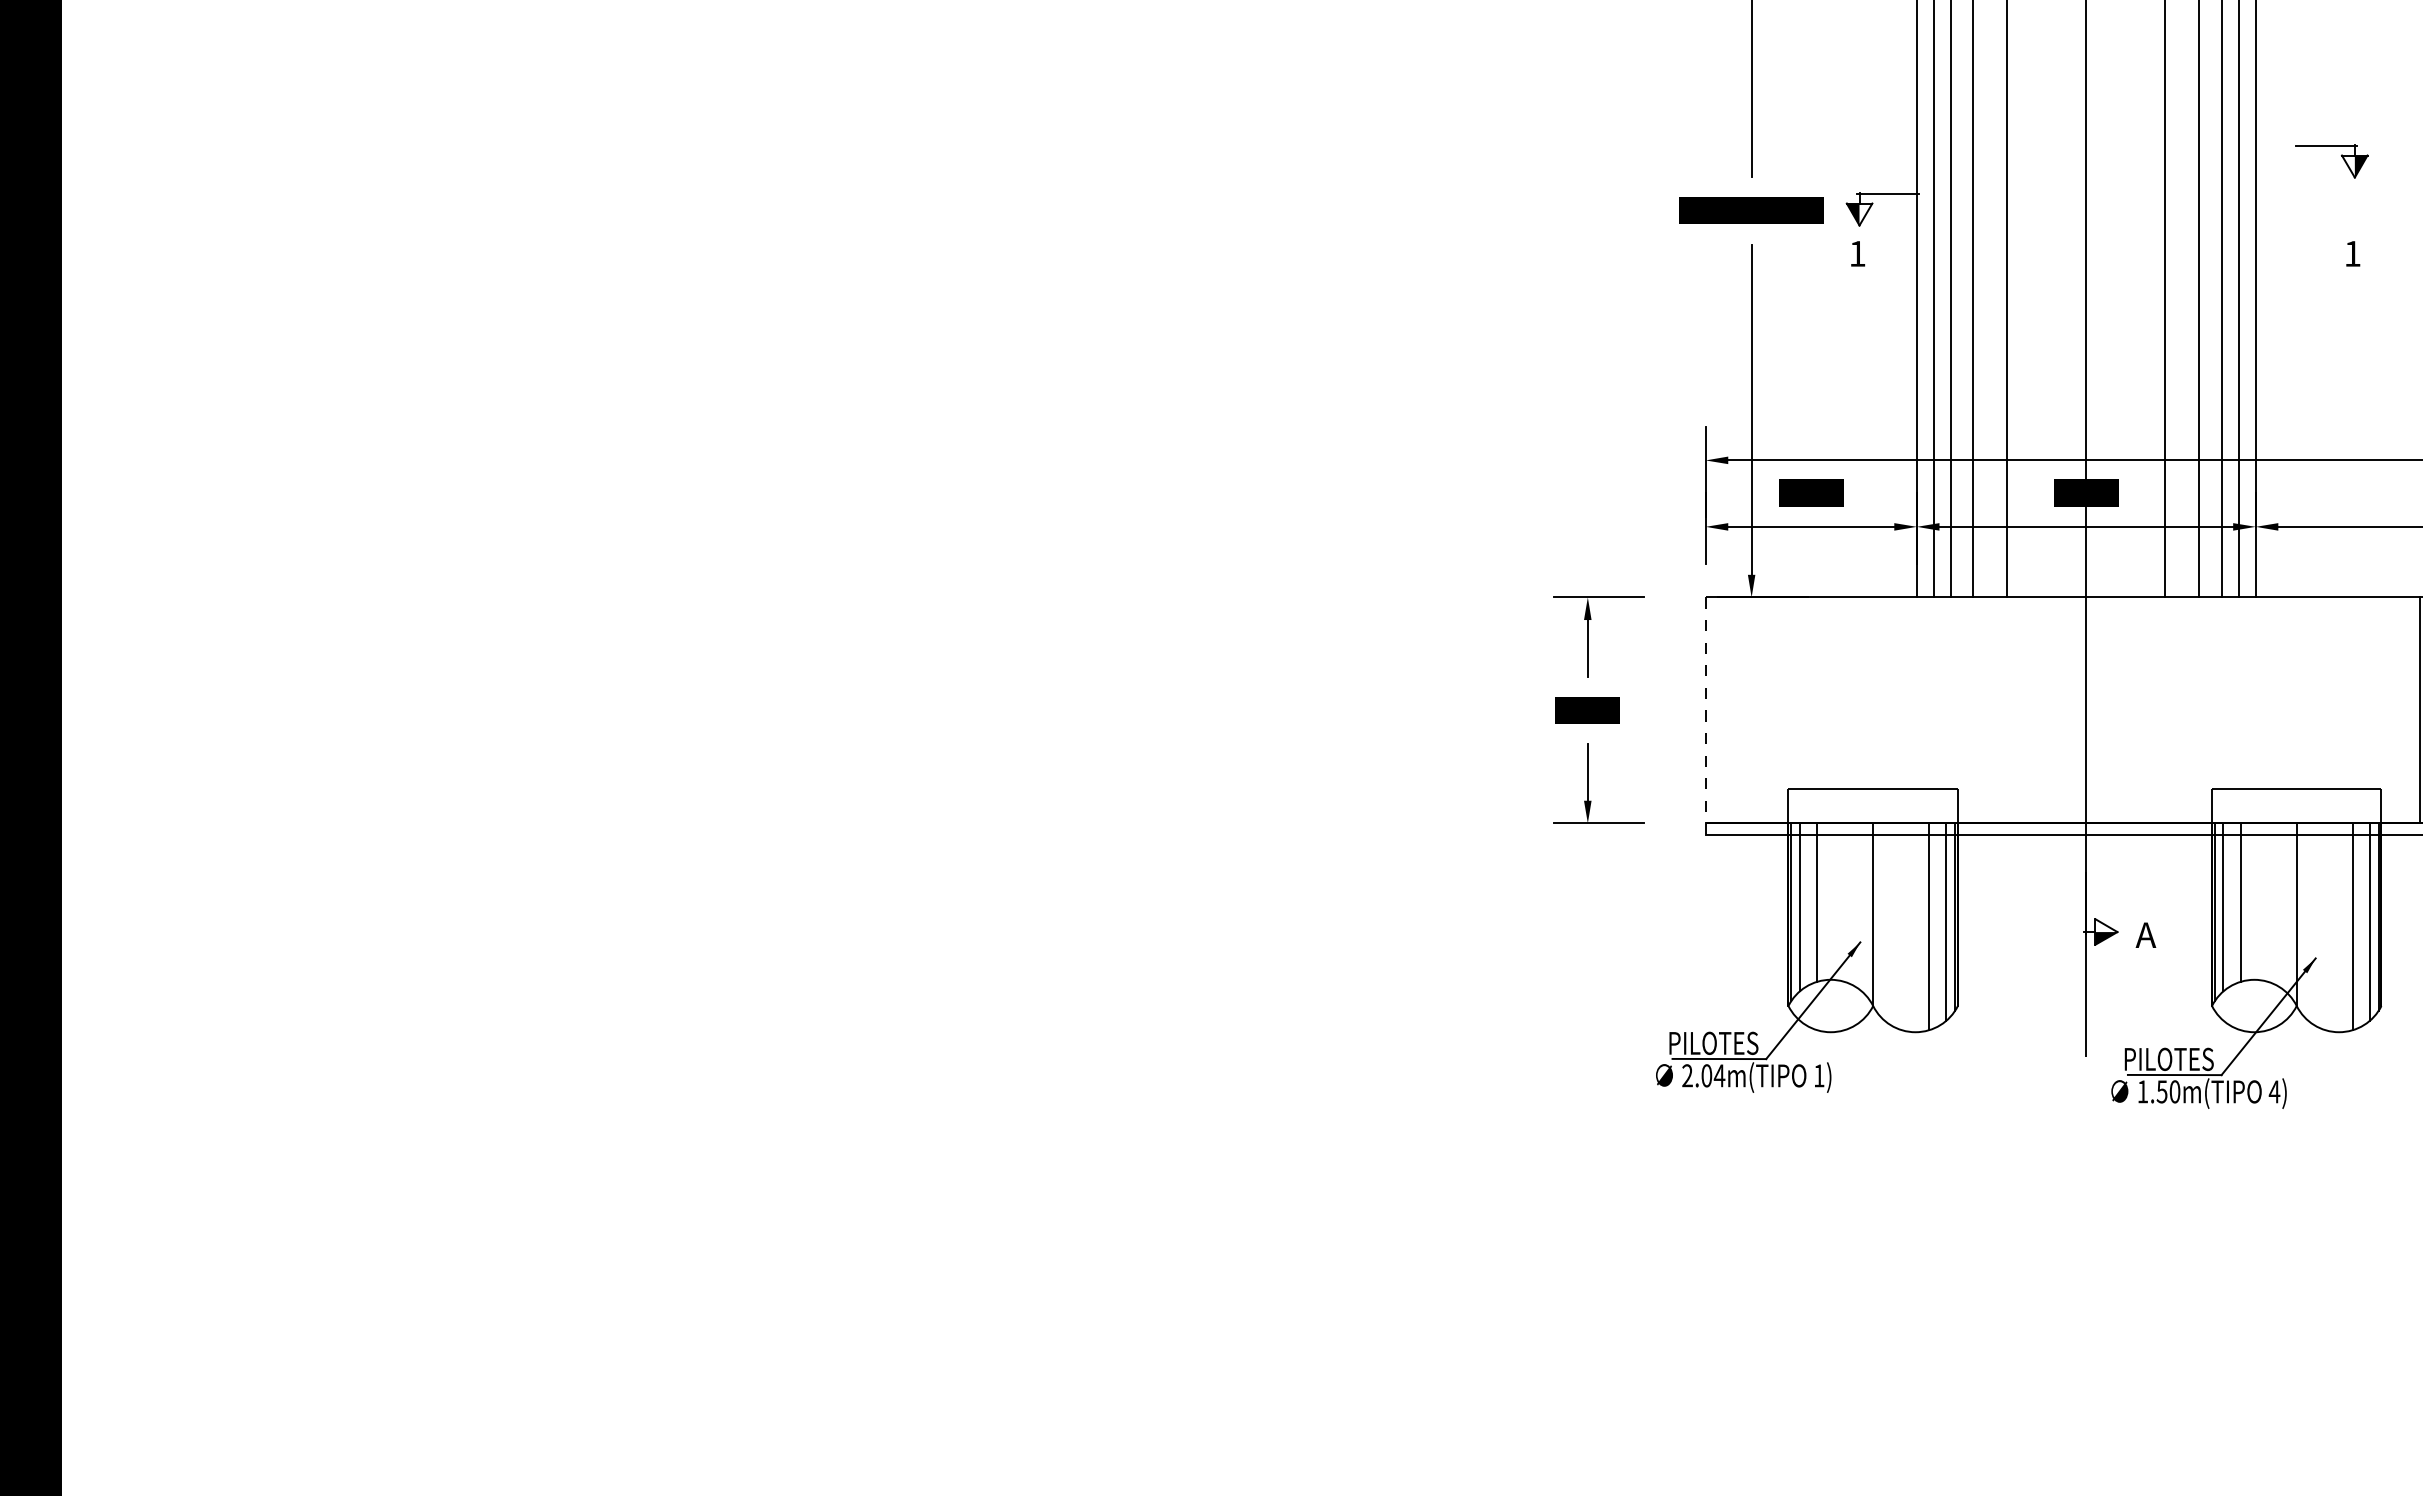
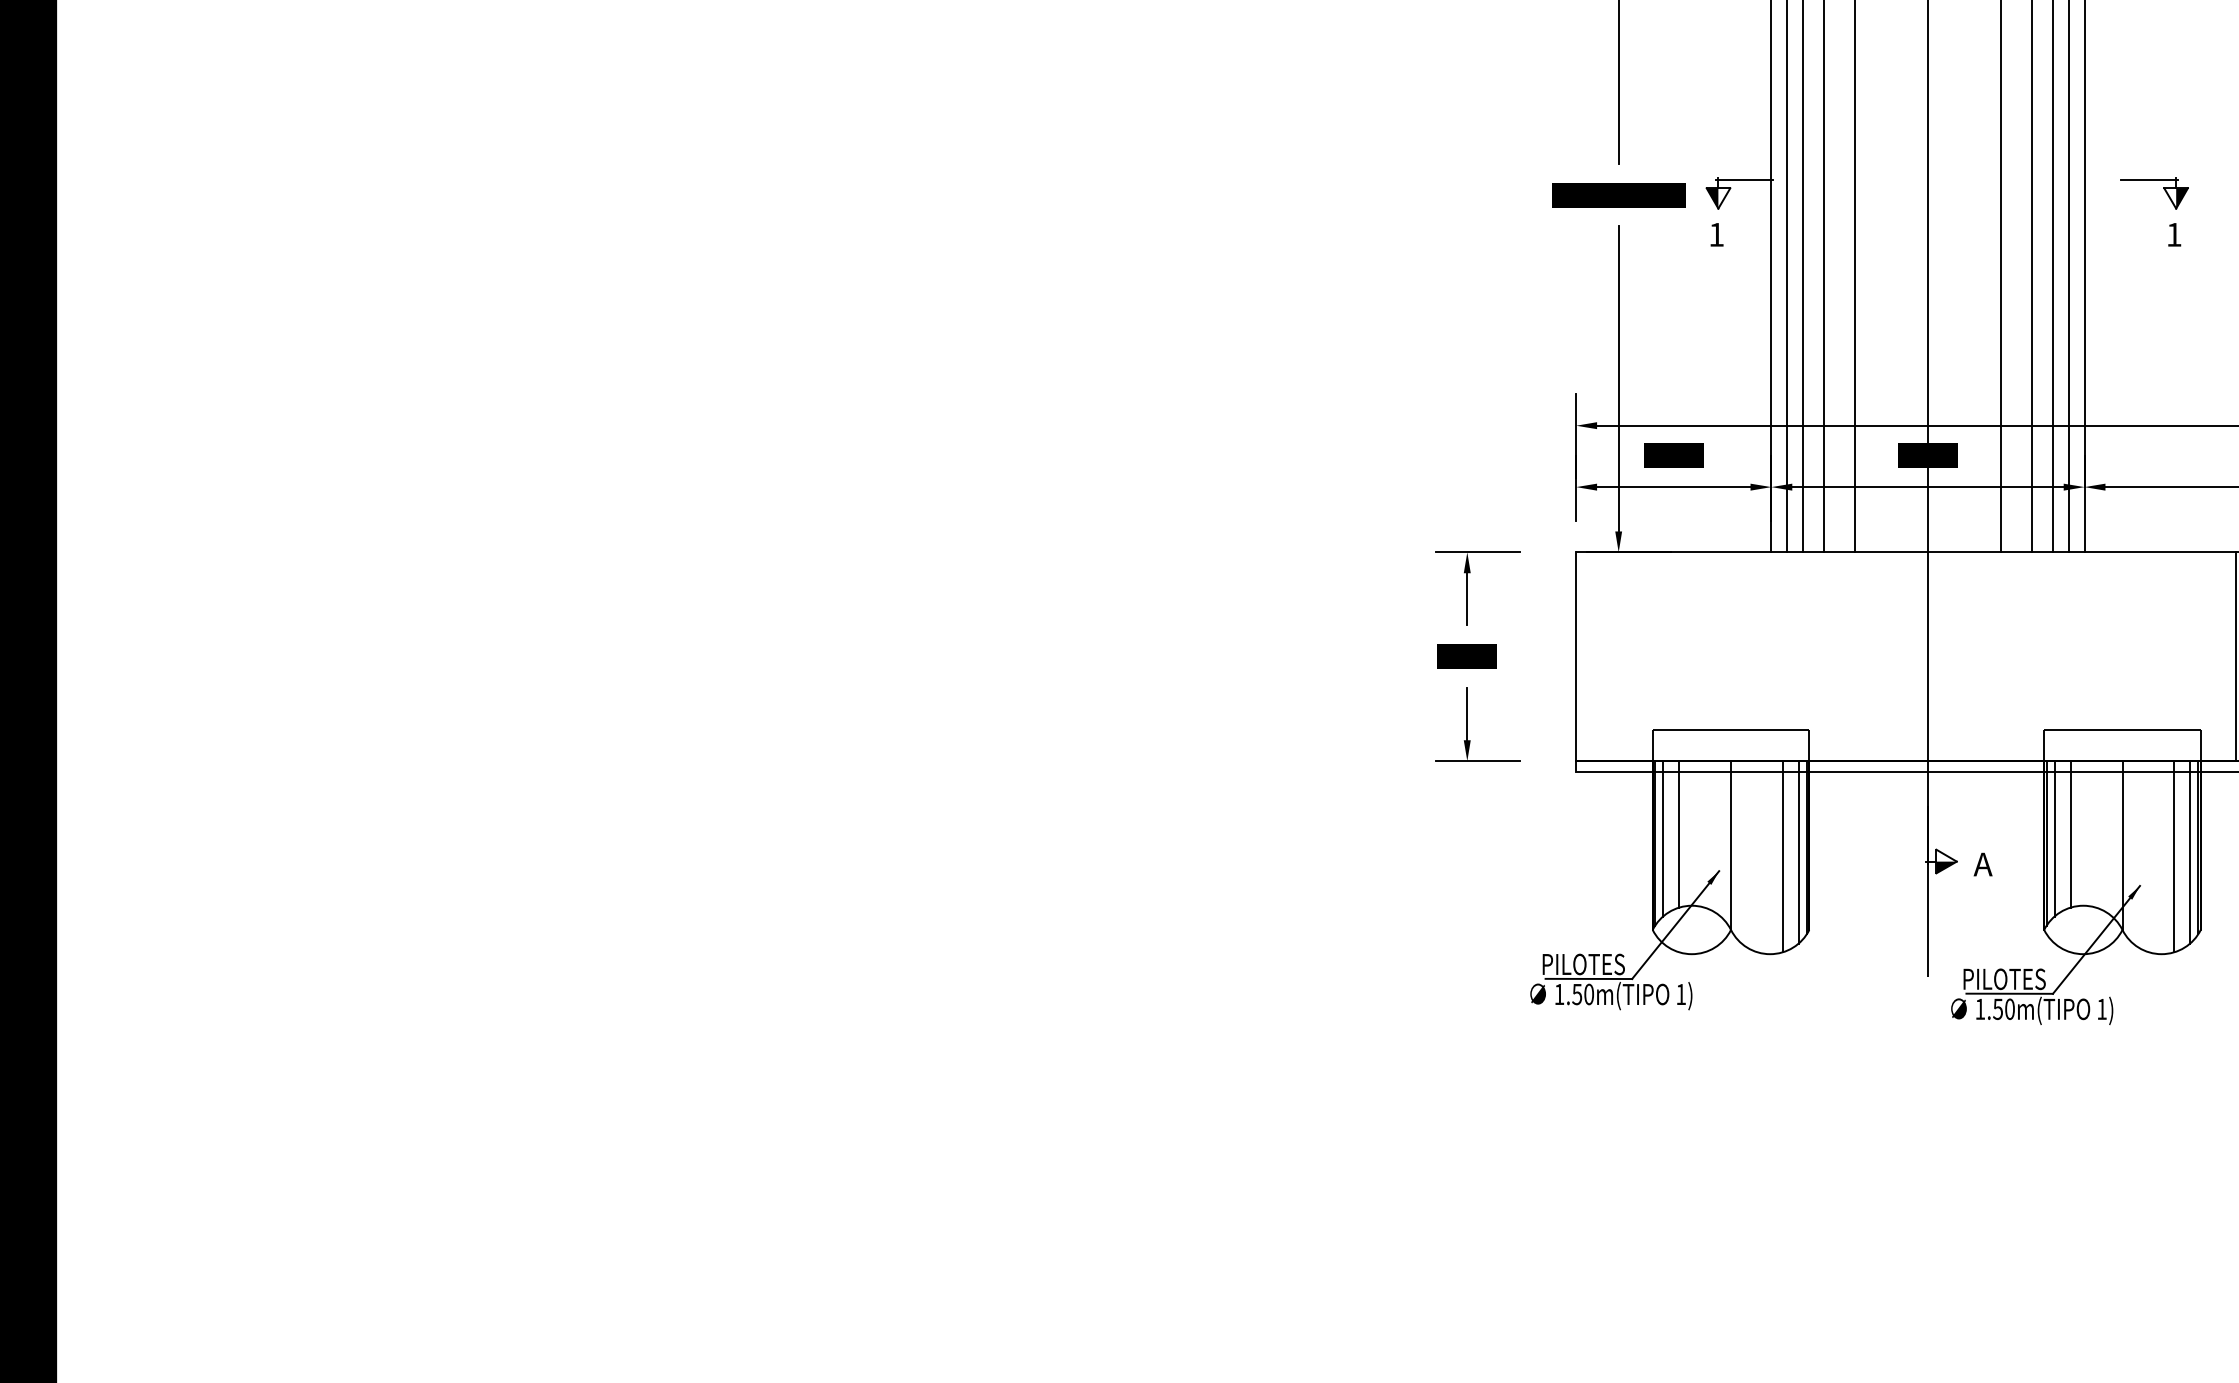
part: (2340, 155) -> (2162, 188), moved
line: (1705, 710) -> (1576, 656), dashed -> solid
text: (1703, 1075) -> (1574, 994), 2.04m(TIPO -> 1.50m(TIPO
text: (2274, 1091) -> (2101, 1008), 4) -> 1)

